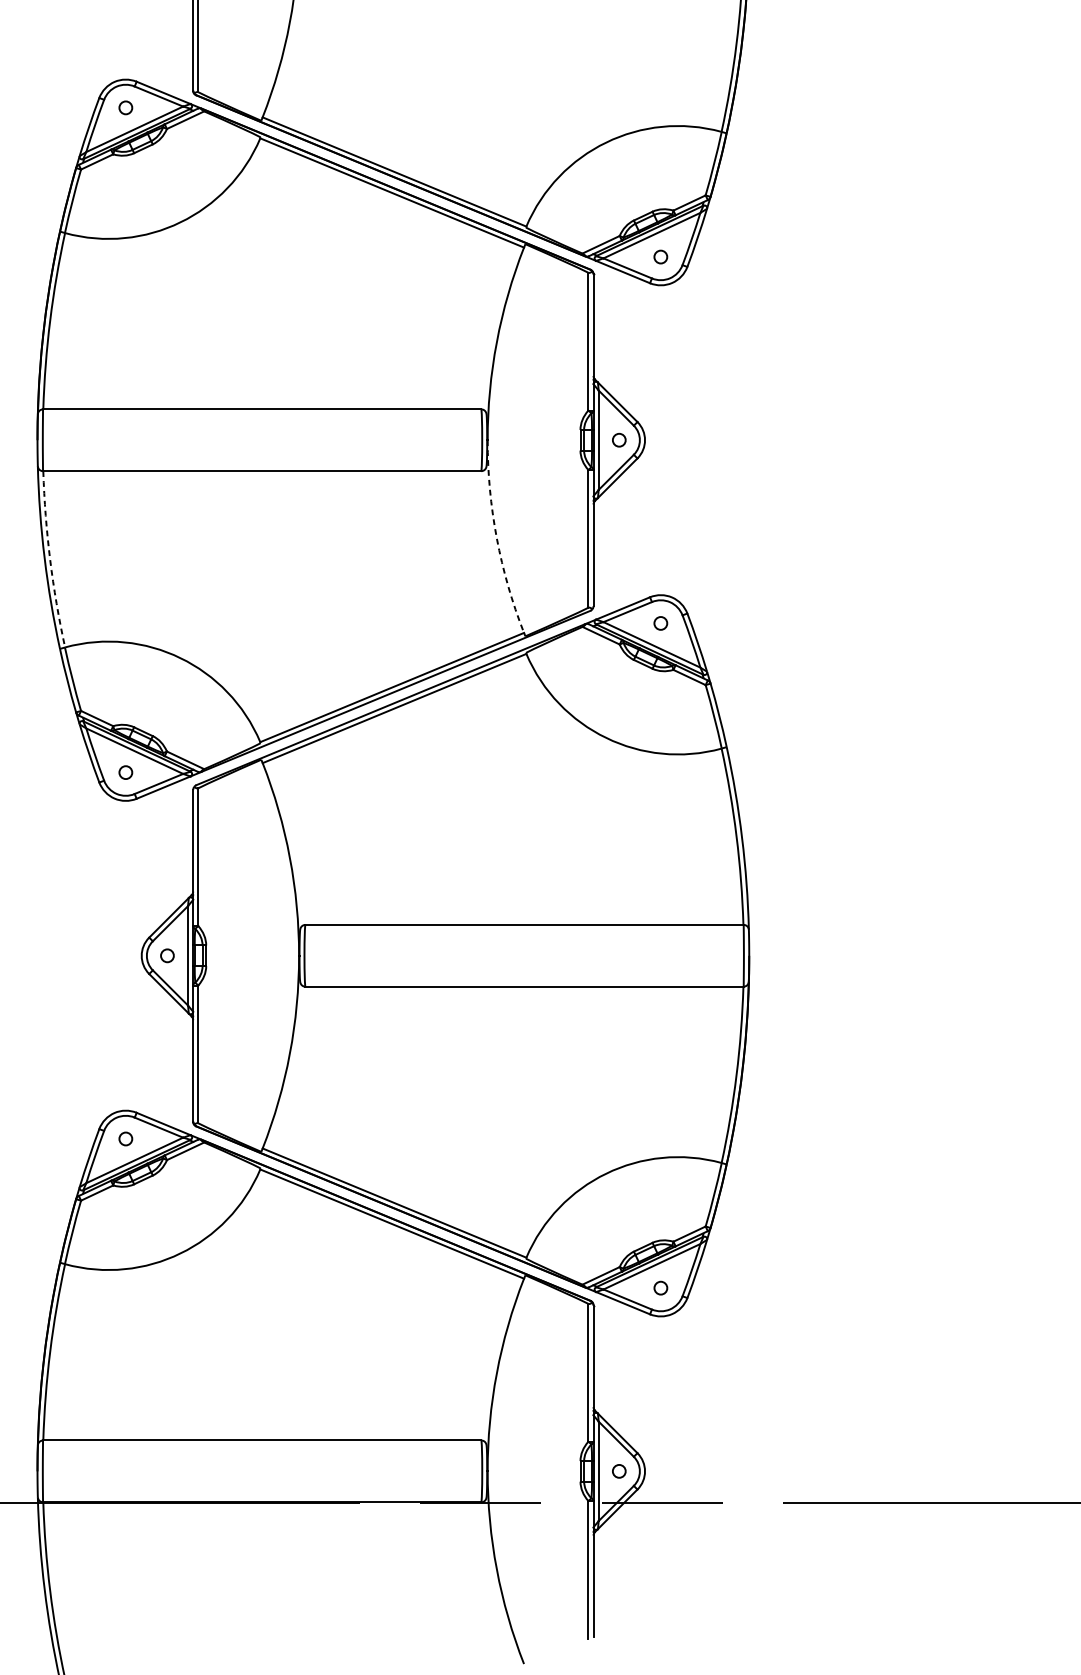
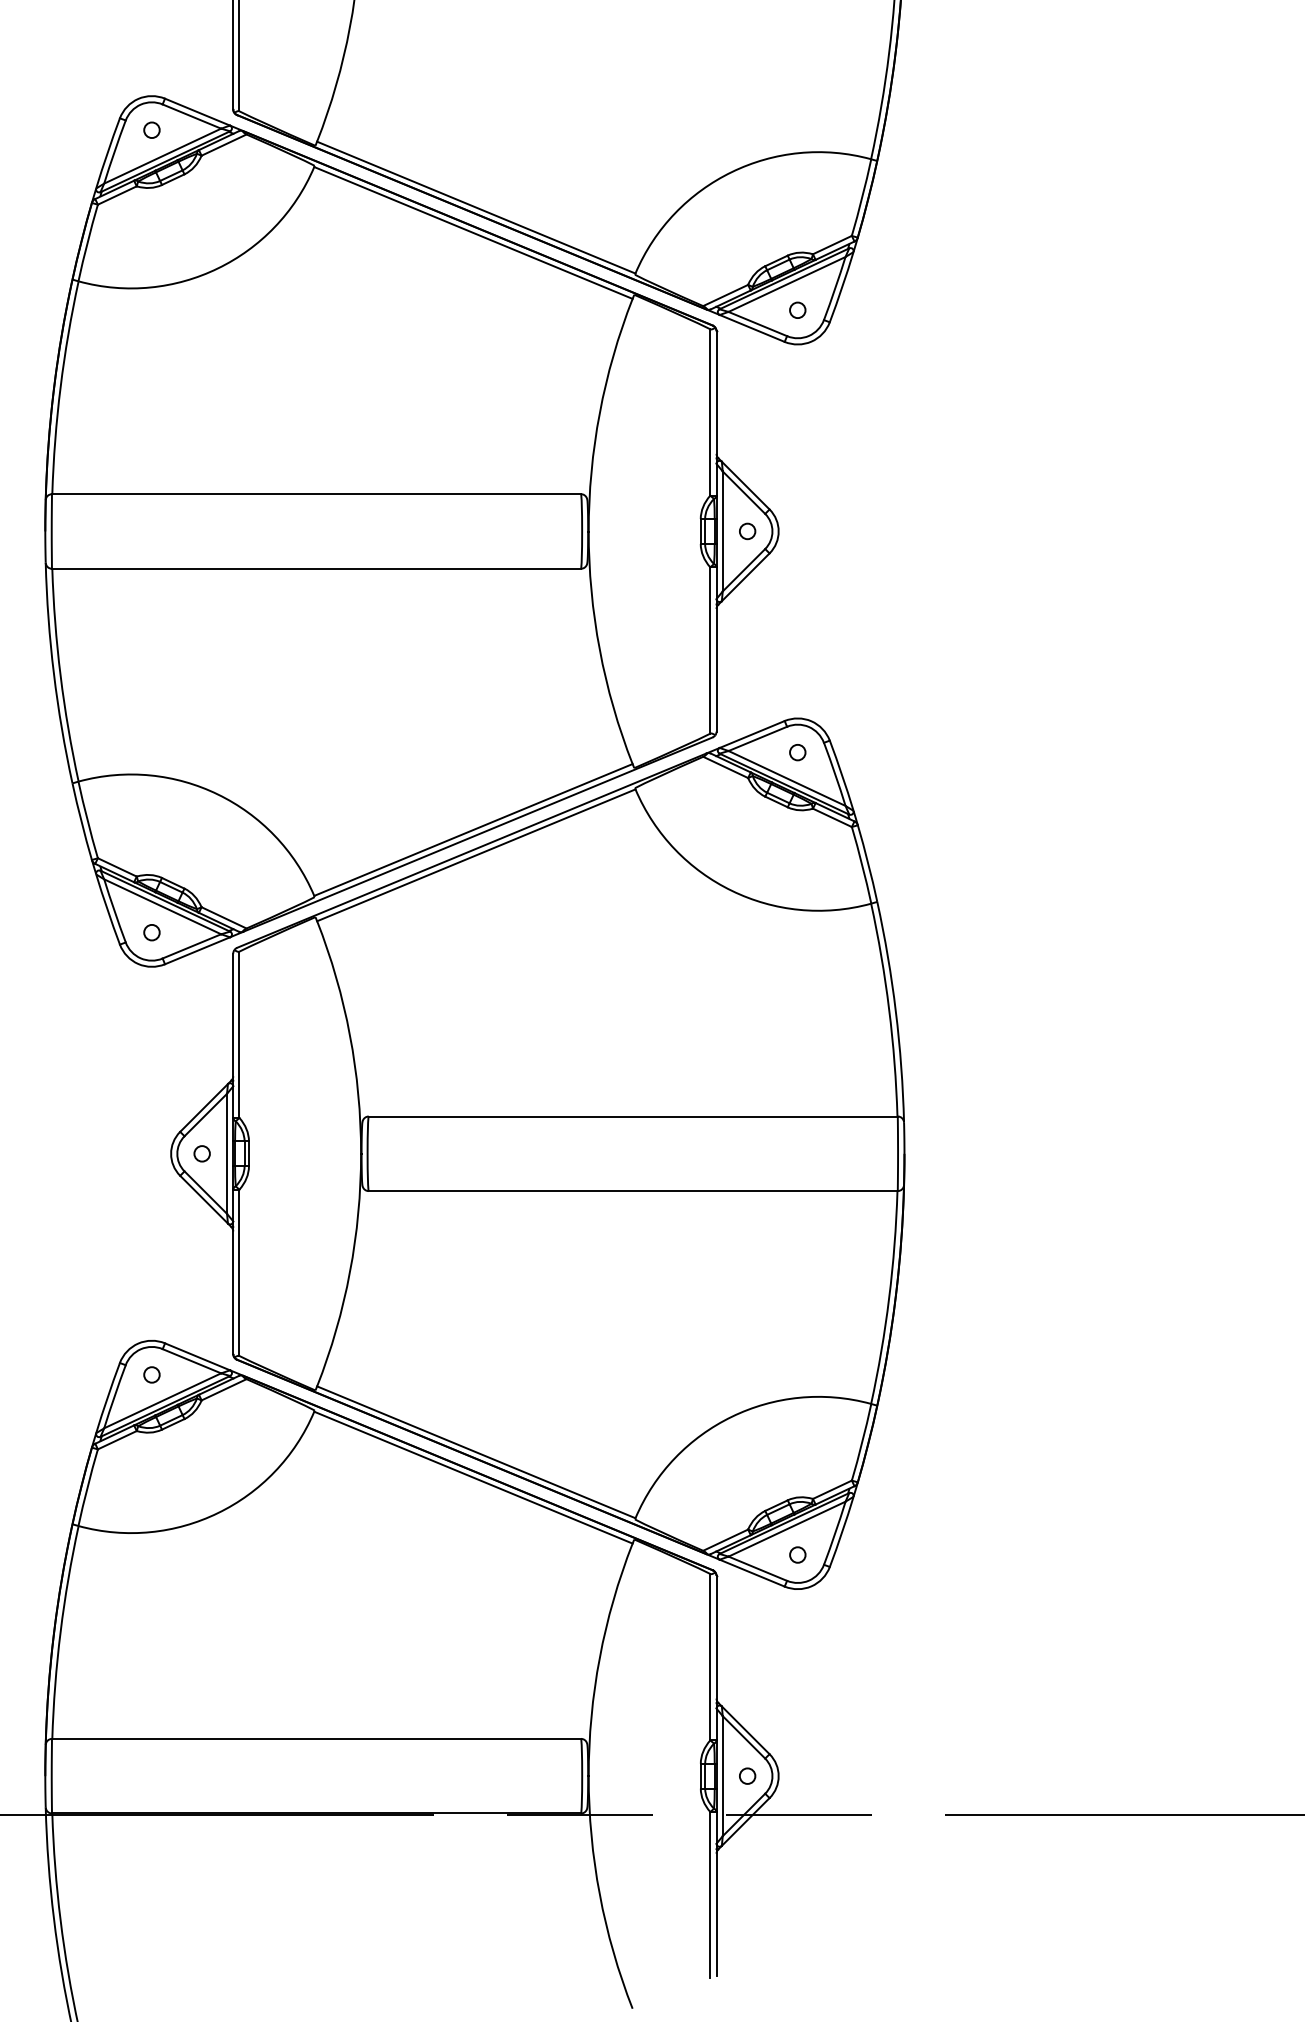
arc: (496, 538) -> (599, 649), dashed -> solid
arc: (50, 559) -> (60, 675), dashed -> solid

